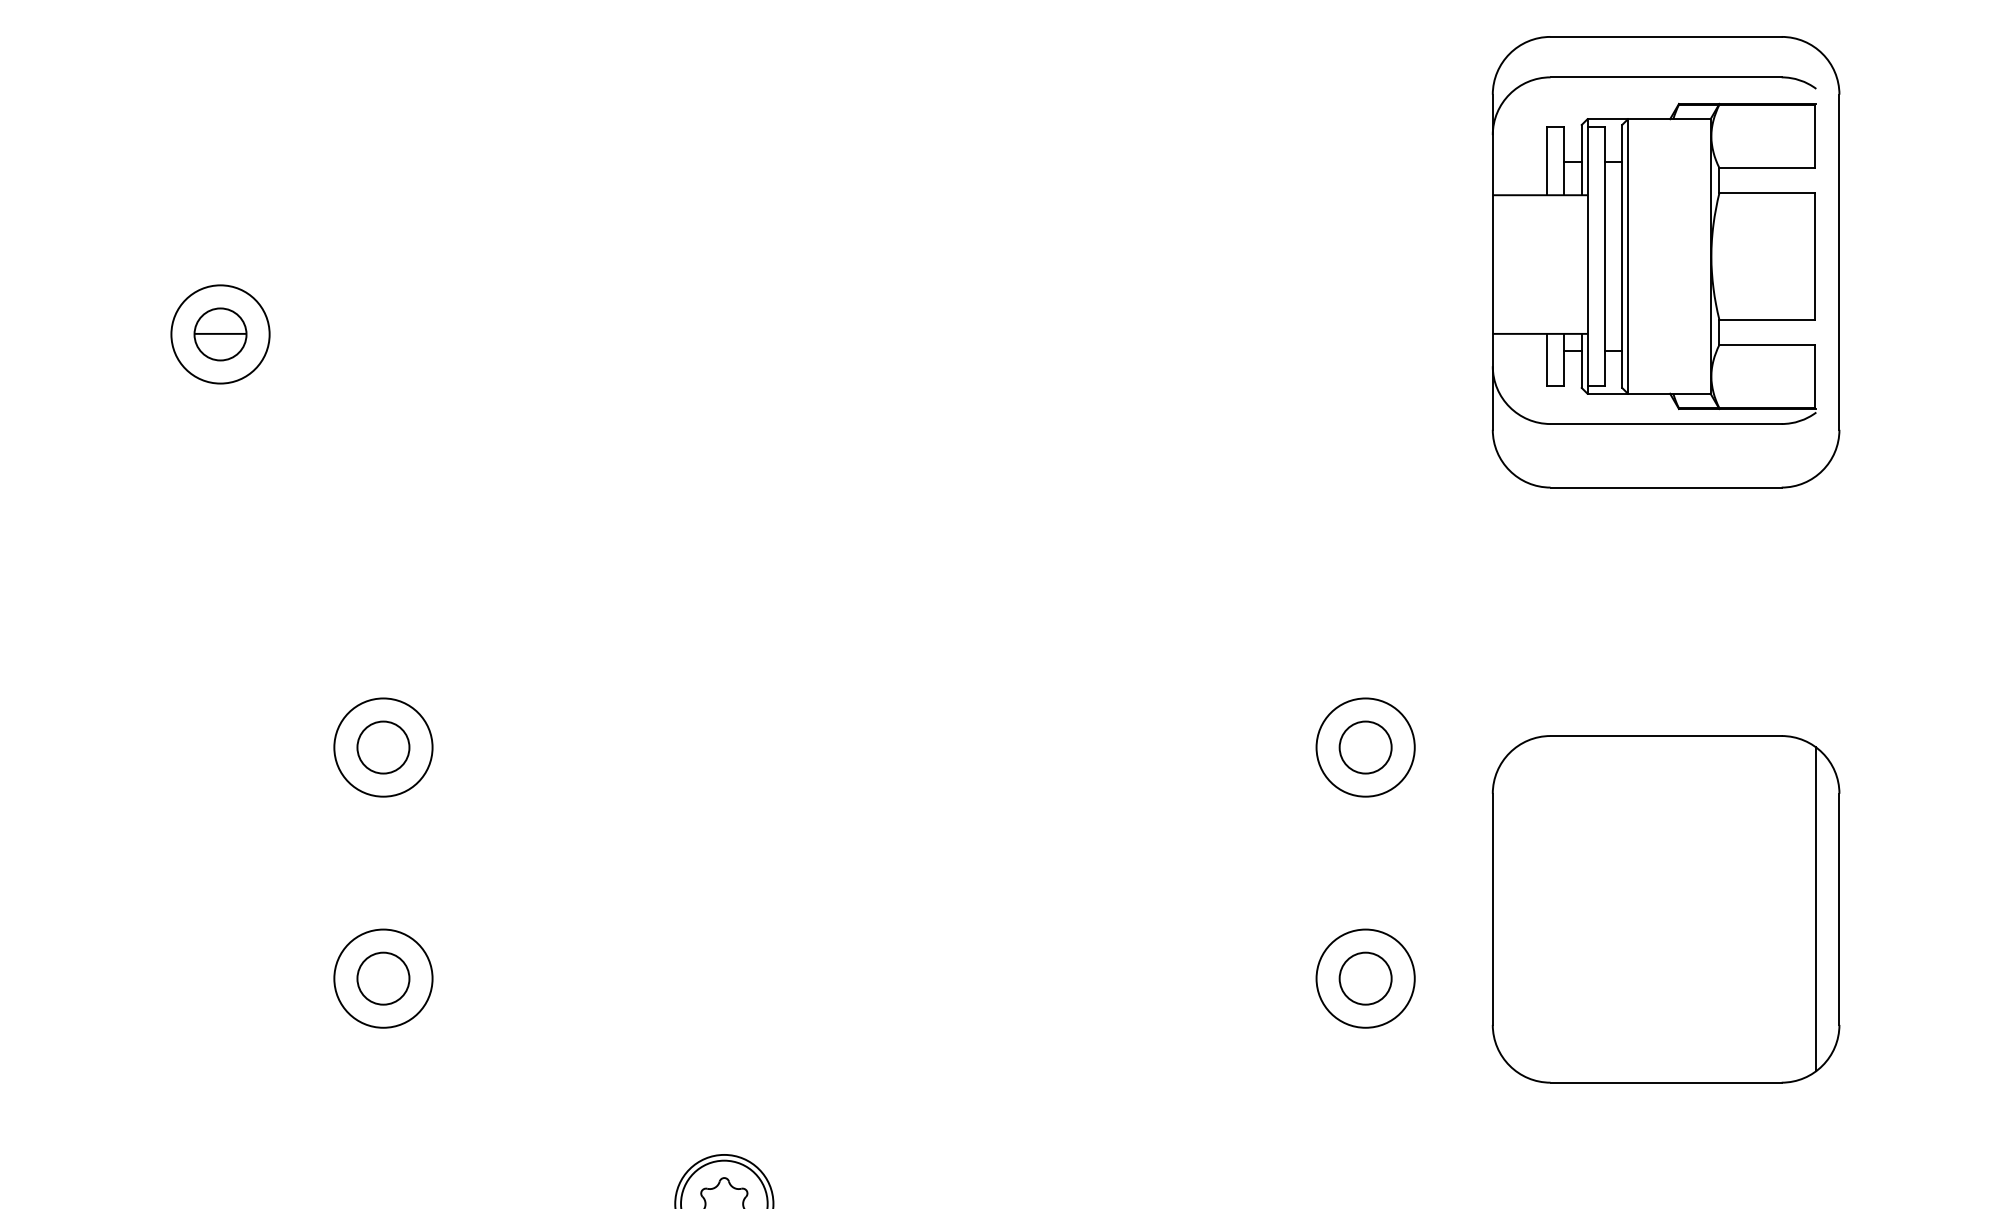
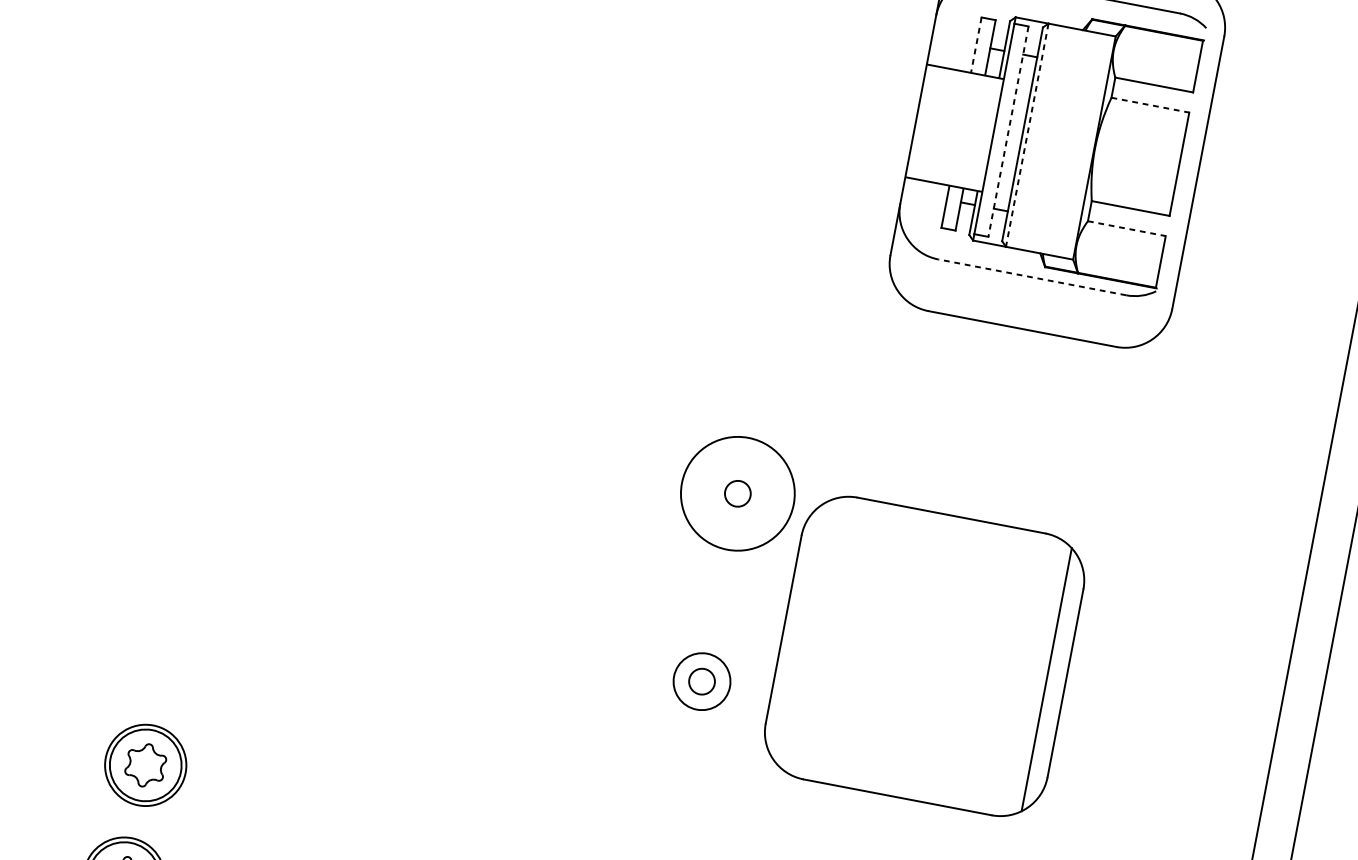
line: (1547, 160) -> (976, 44), solid -> dashed
line: (1767, 192) -> (1150, 104), solid -> dashed
line: (1604, 256) -> (1008, 131), solid -> dashed
line: (1627, 256) -> (1026, 135), solid -> dashed
line: (1767, 344) -> (1127, 228), solid -> dashed
line: (1666, 424) -> (1032, 277), solid -> dashed
circle: (1365, 747) -> (737, 493), size x0.6
circle: (1365, 747) -> (737, 493), size x1.4
part: (1665, 909) -> (924, 656), moved
circle: (1365, 978) -> (701, 681), size x0.6
circle: (1365, 978) -> (701, 681), size x0.7

